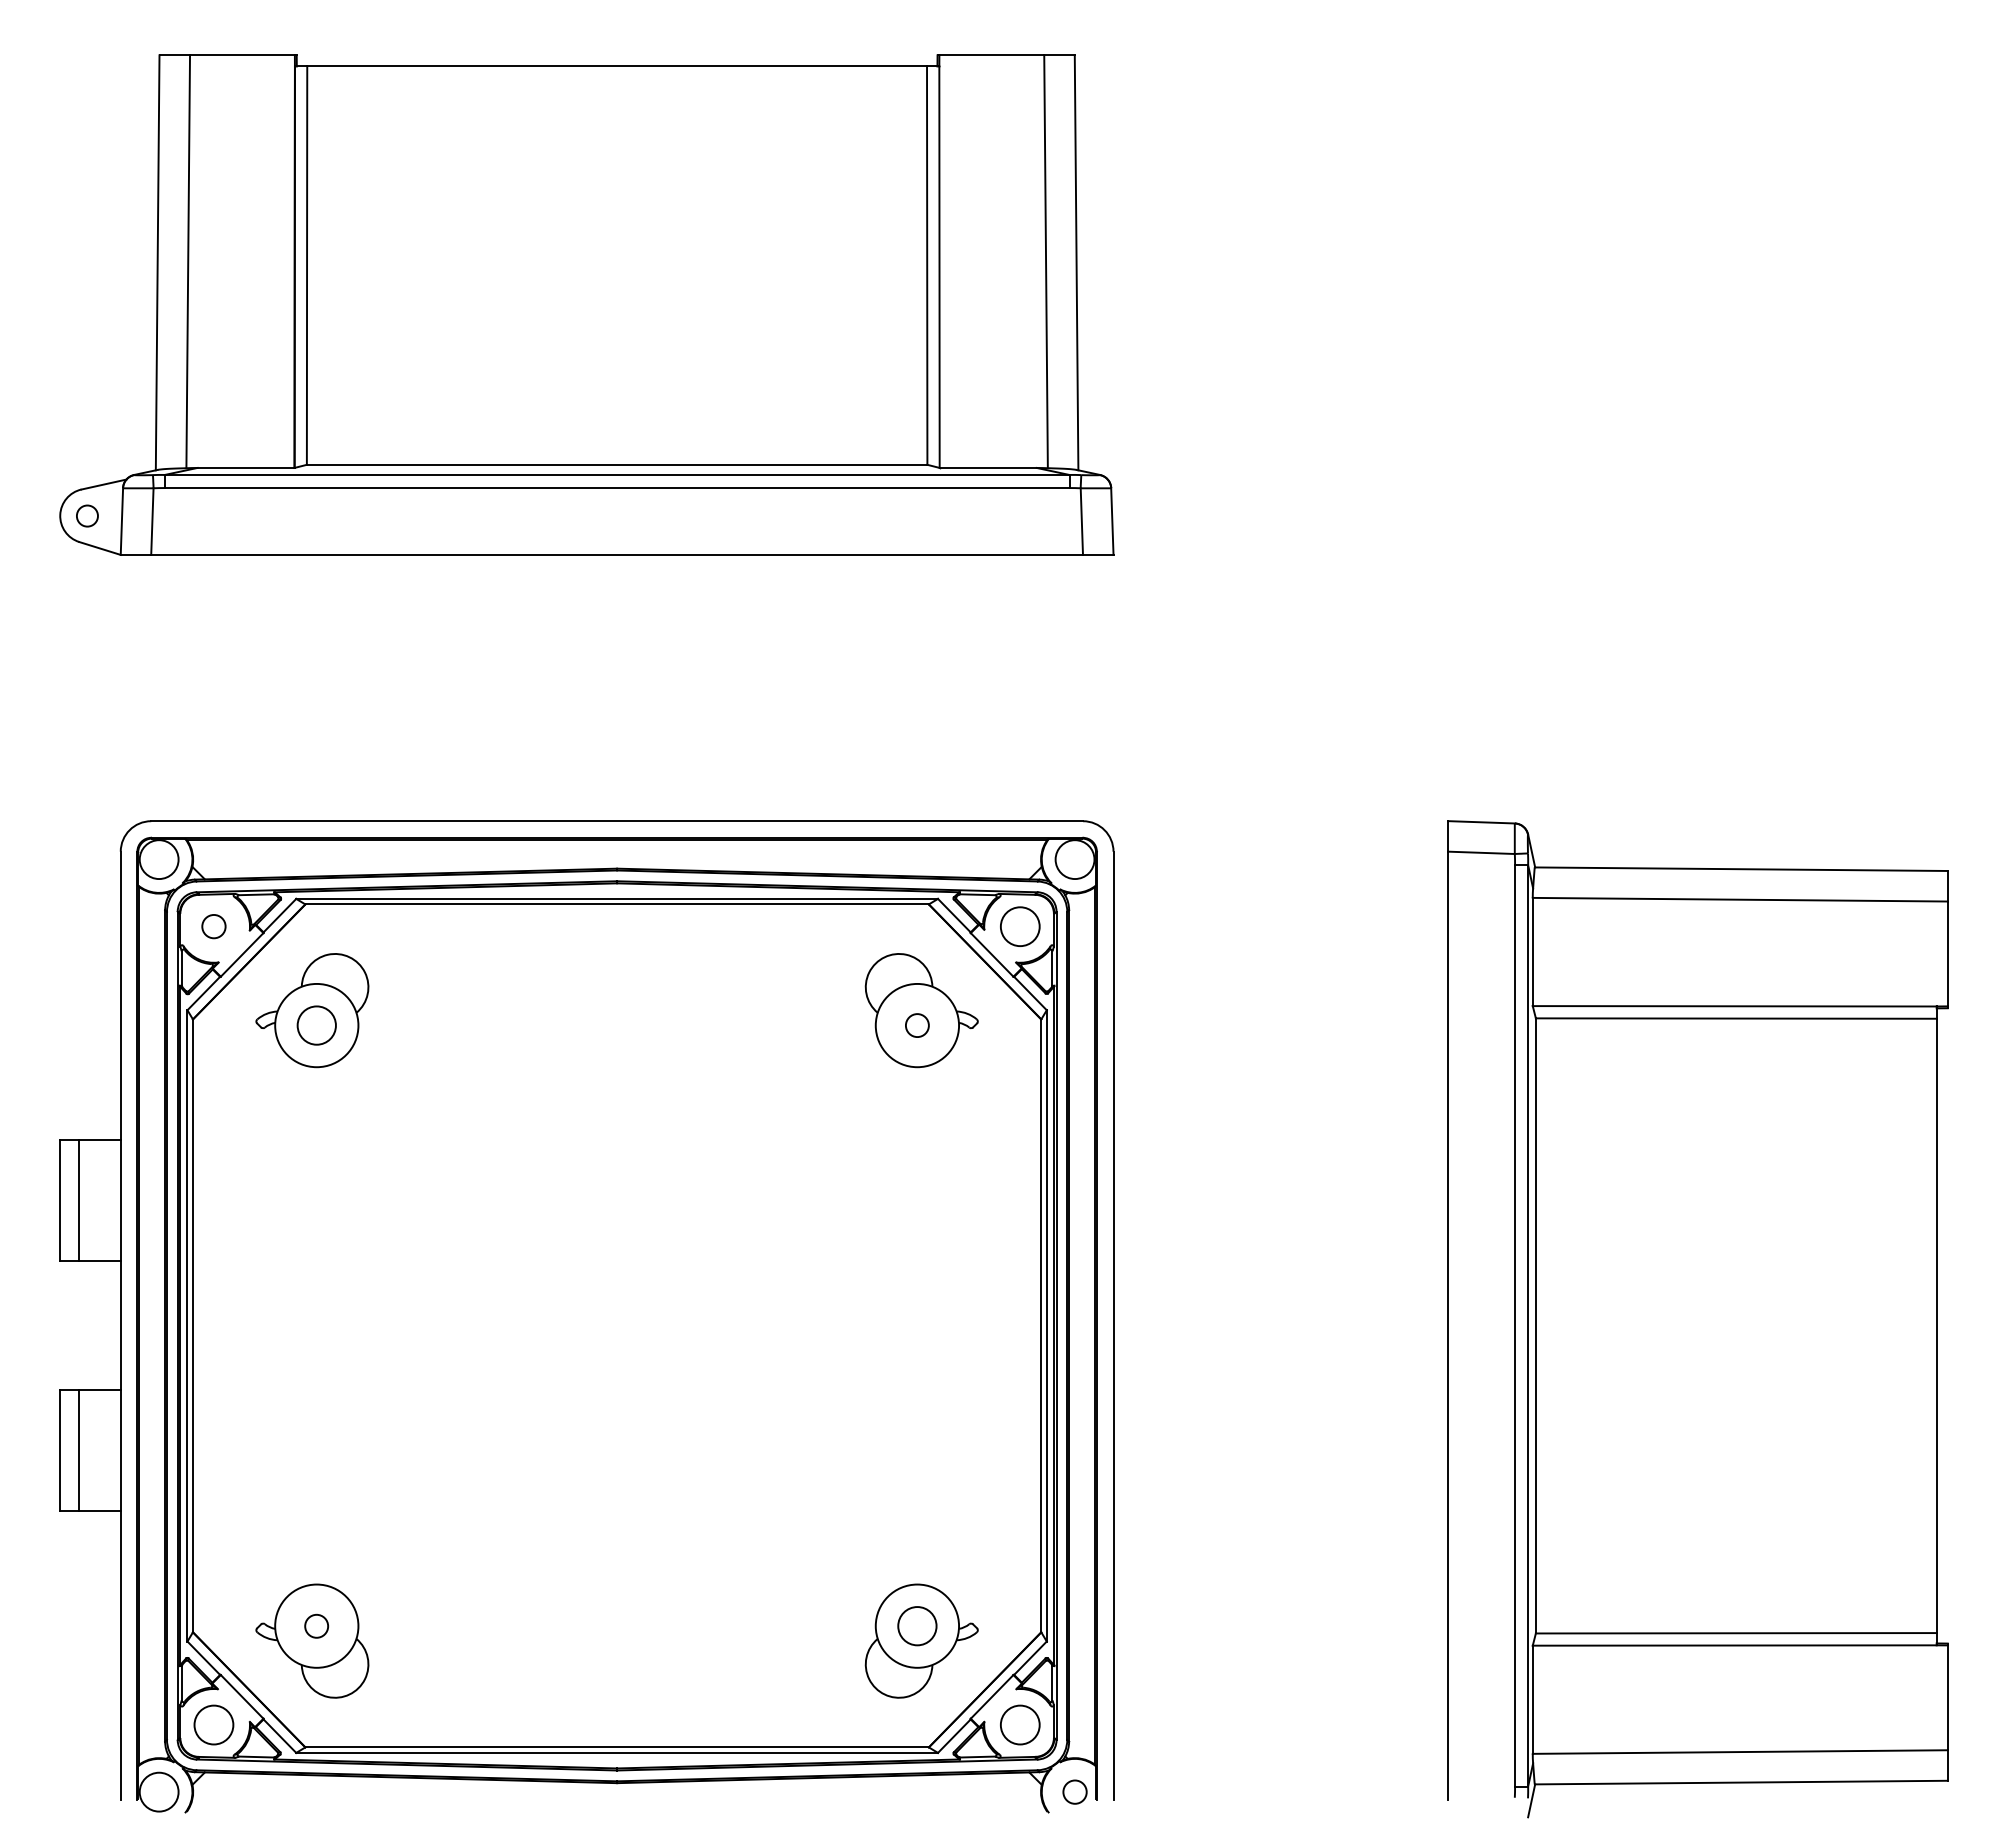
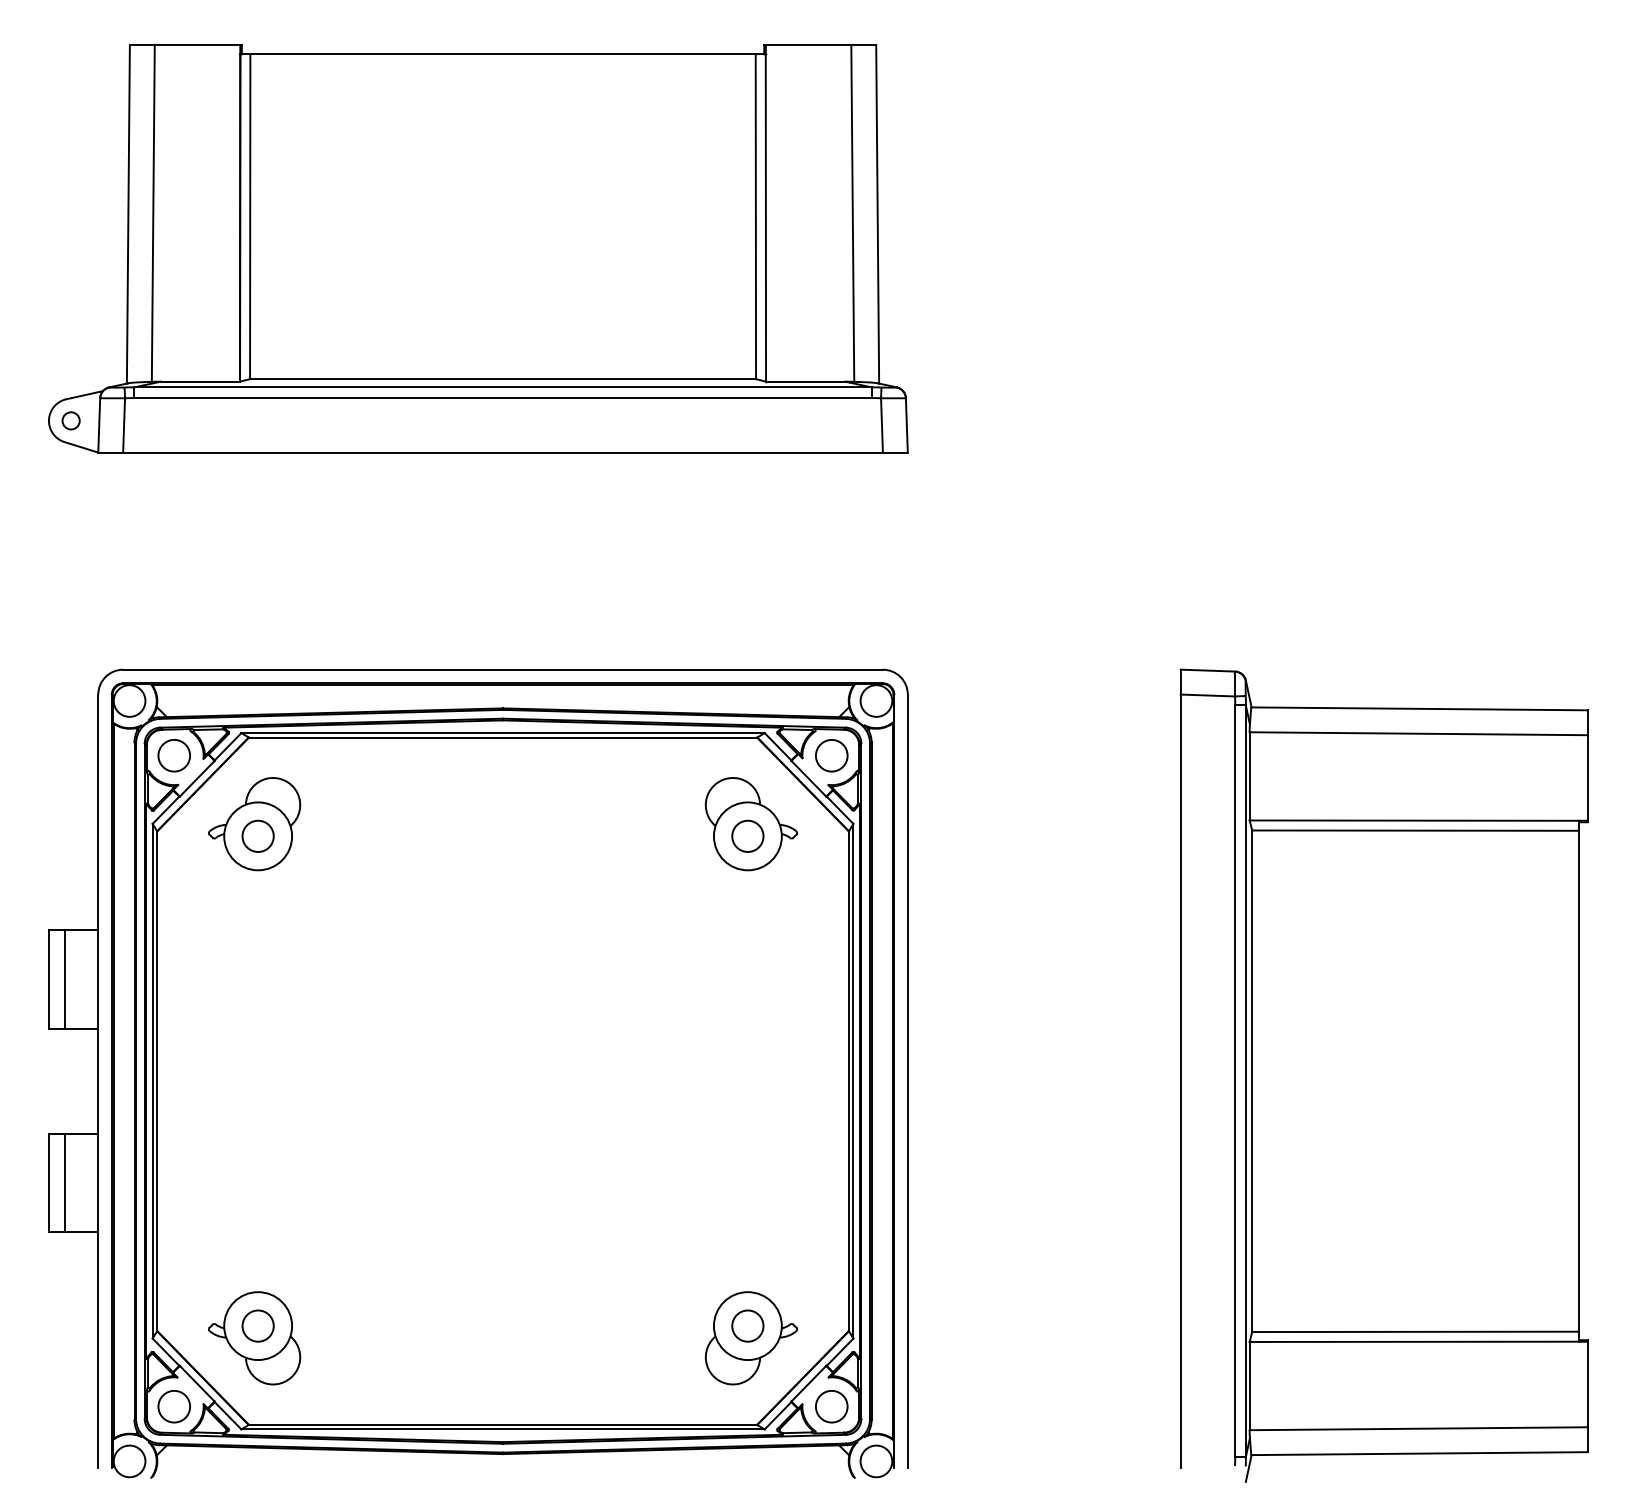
circle: (213, 926) -> (173, 755), size x1.67
circle: (917, 1025) -> (747, 836), size x1.67
circle: (316, 1626) -> (257, 1326), size x1.67
circle: (1074, 1791) -> (875, 1460), size x1.67

